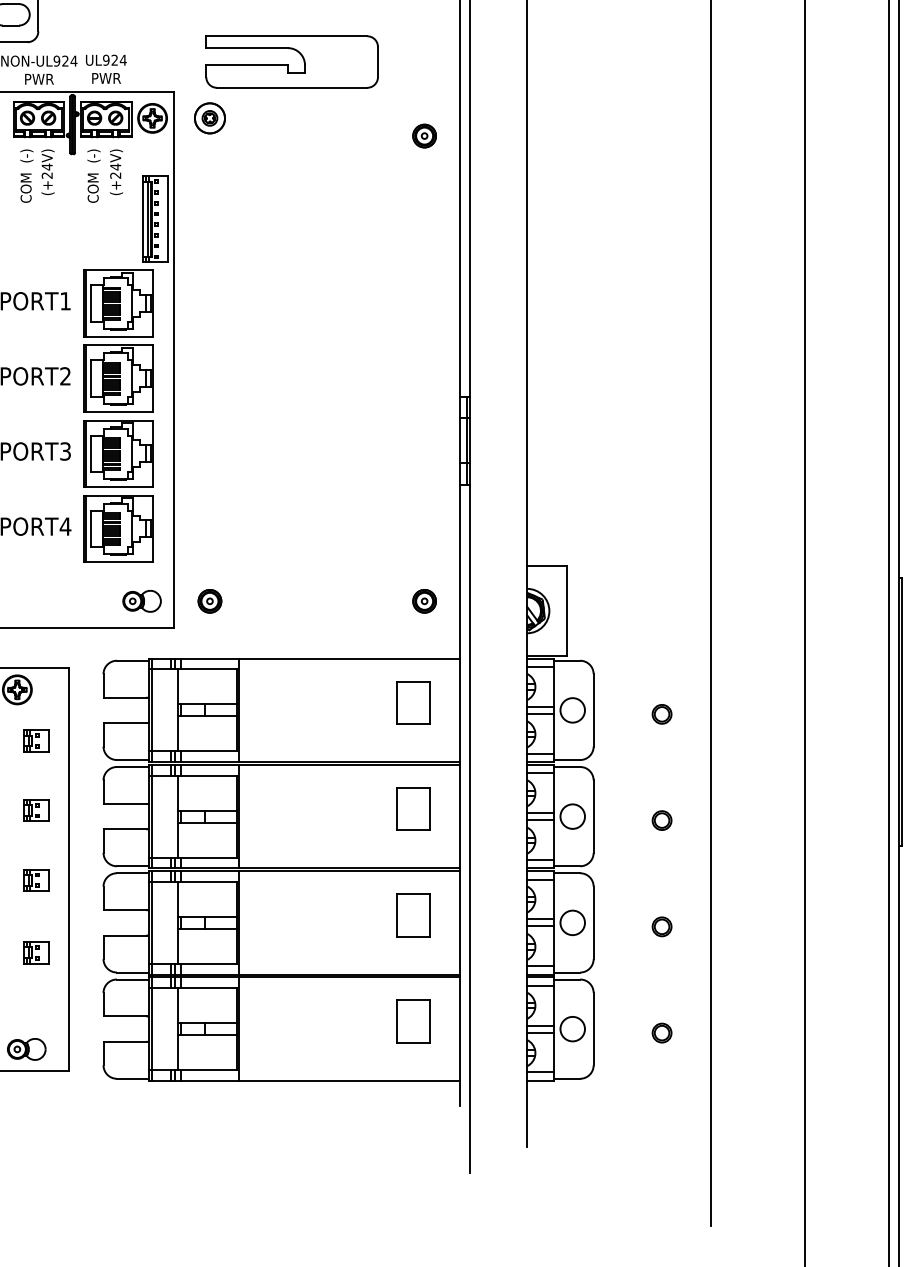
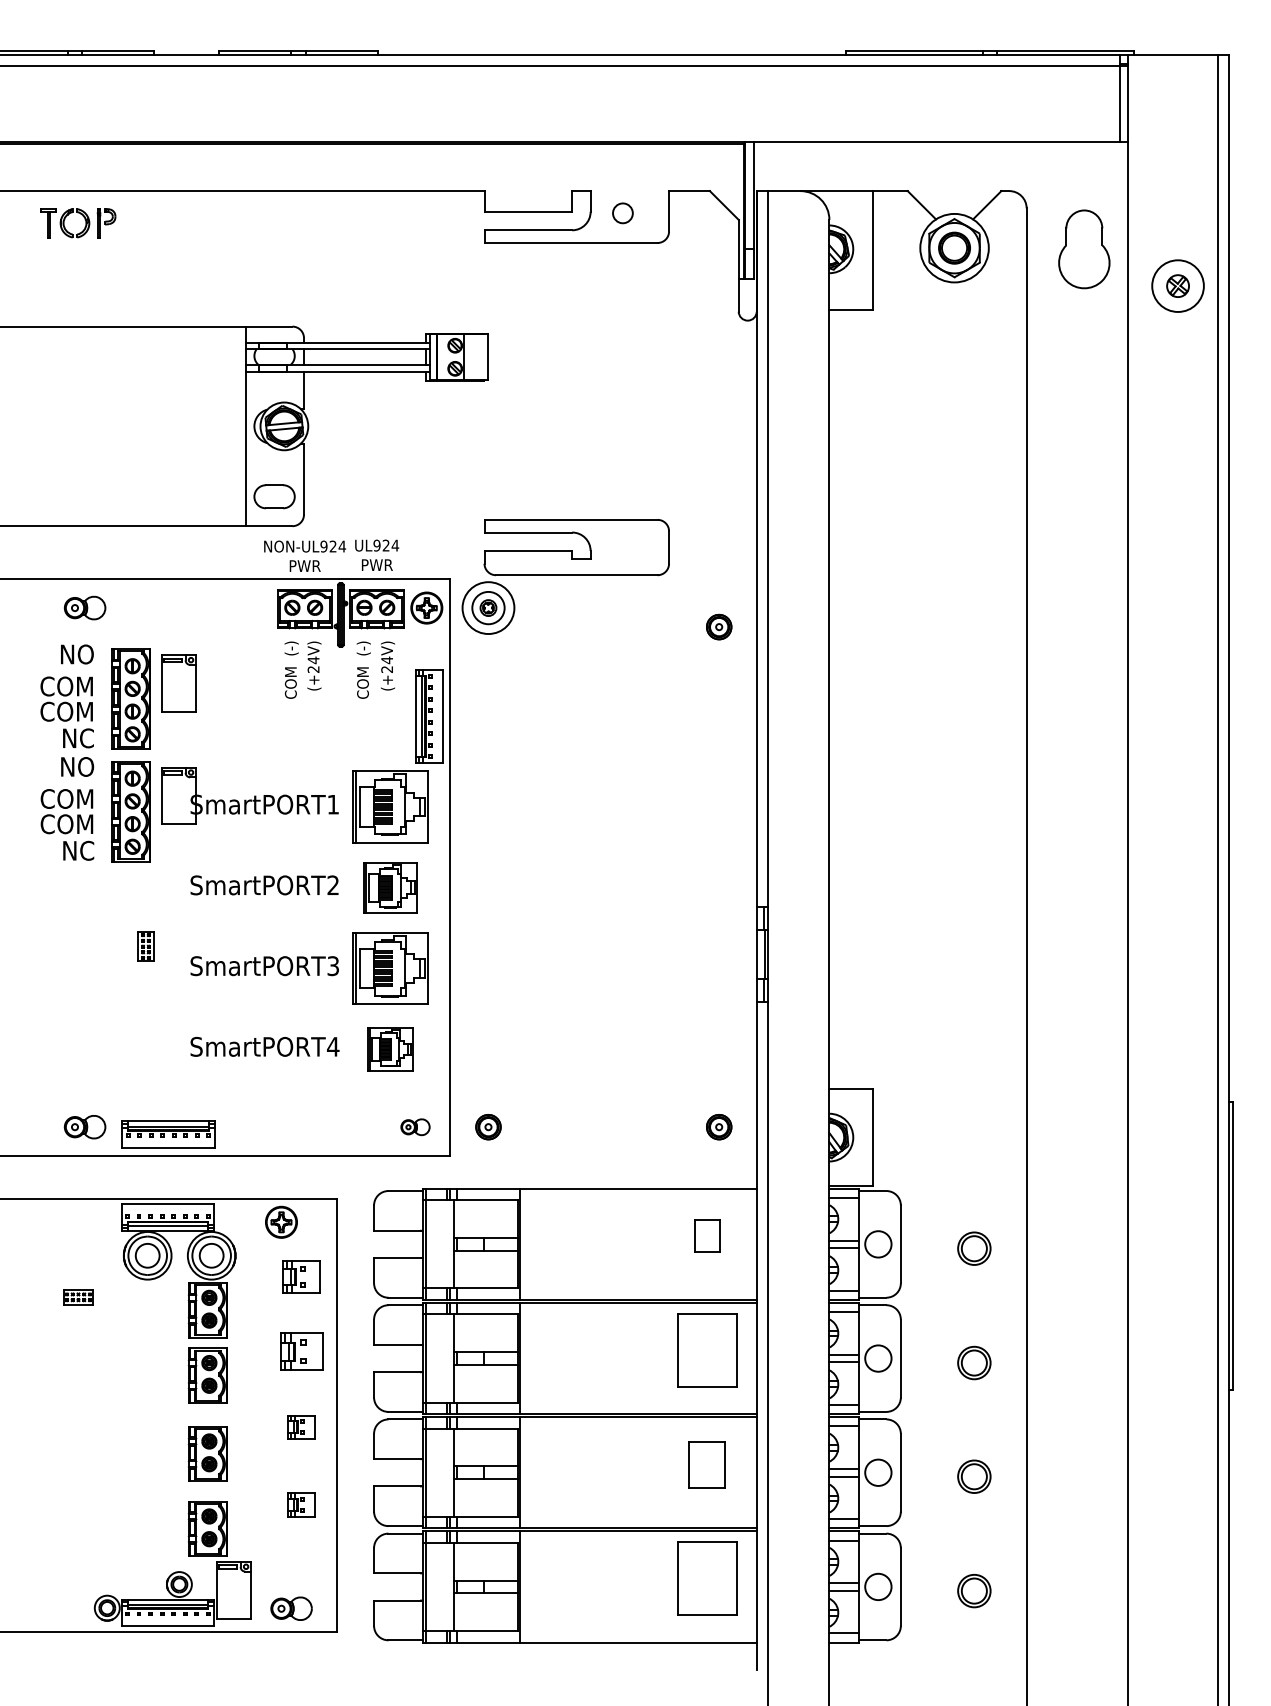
circle: (209, 117) -> (488, 607), size x1.6
part: (118, 378) -> (390, 887), size x0.7
part: (118, 529) -> (390, 1049), size x0.6
part: (142, 601) -> (415, 1127), size x0.7
part: (412, 703) -> (706, 1236), size x0.7
part: (662, 714) -> (974, 1248), size x1.6
part: (36, 741) -> (301, 1277), size x1.4
part: (412, 809) -> (706, 1350), size x1.6
part: (36, 810) -> (301, 1352), size x1.6
part: (662, 820) -> (974, 1362), size x1.6
part: (662, 927) -> (974, 1477), size x1.6
part: (412, 1021) -> (706, 1578), size x1.6
part: (662, 1033) -> (974, 1591), size x1.6

